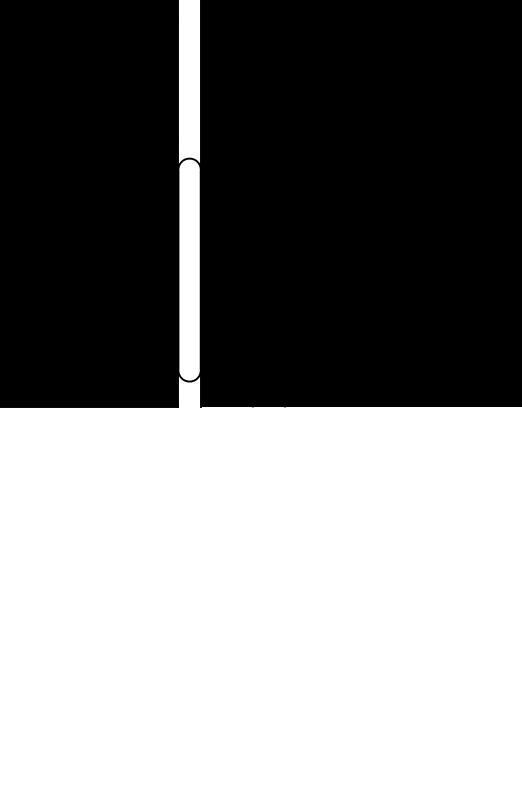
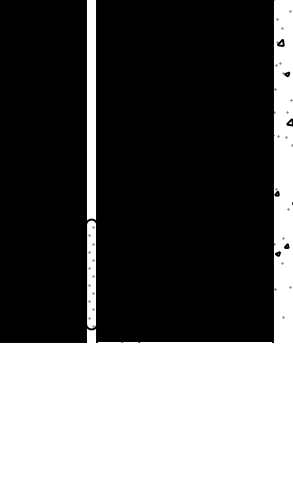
hatch: (191, 274) -> (92, 276), added

